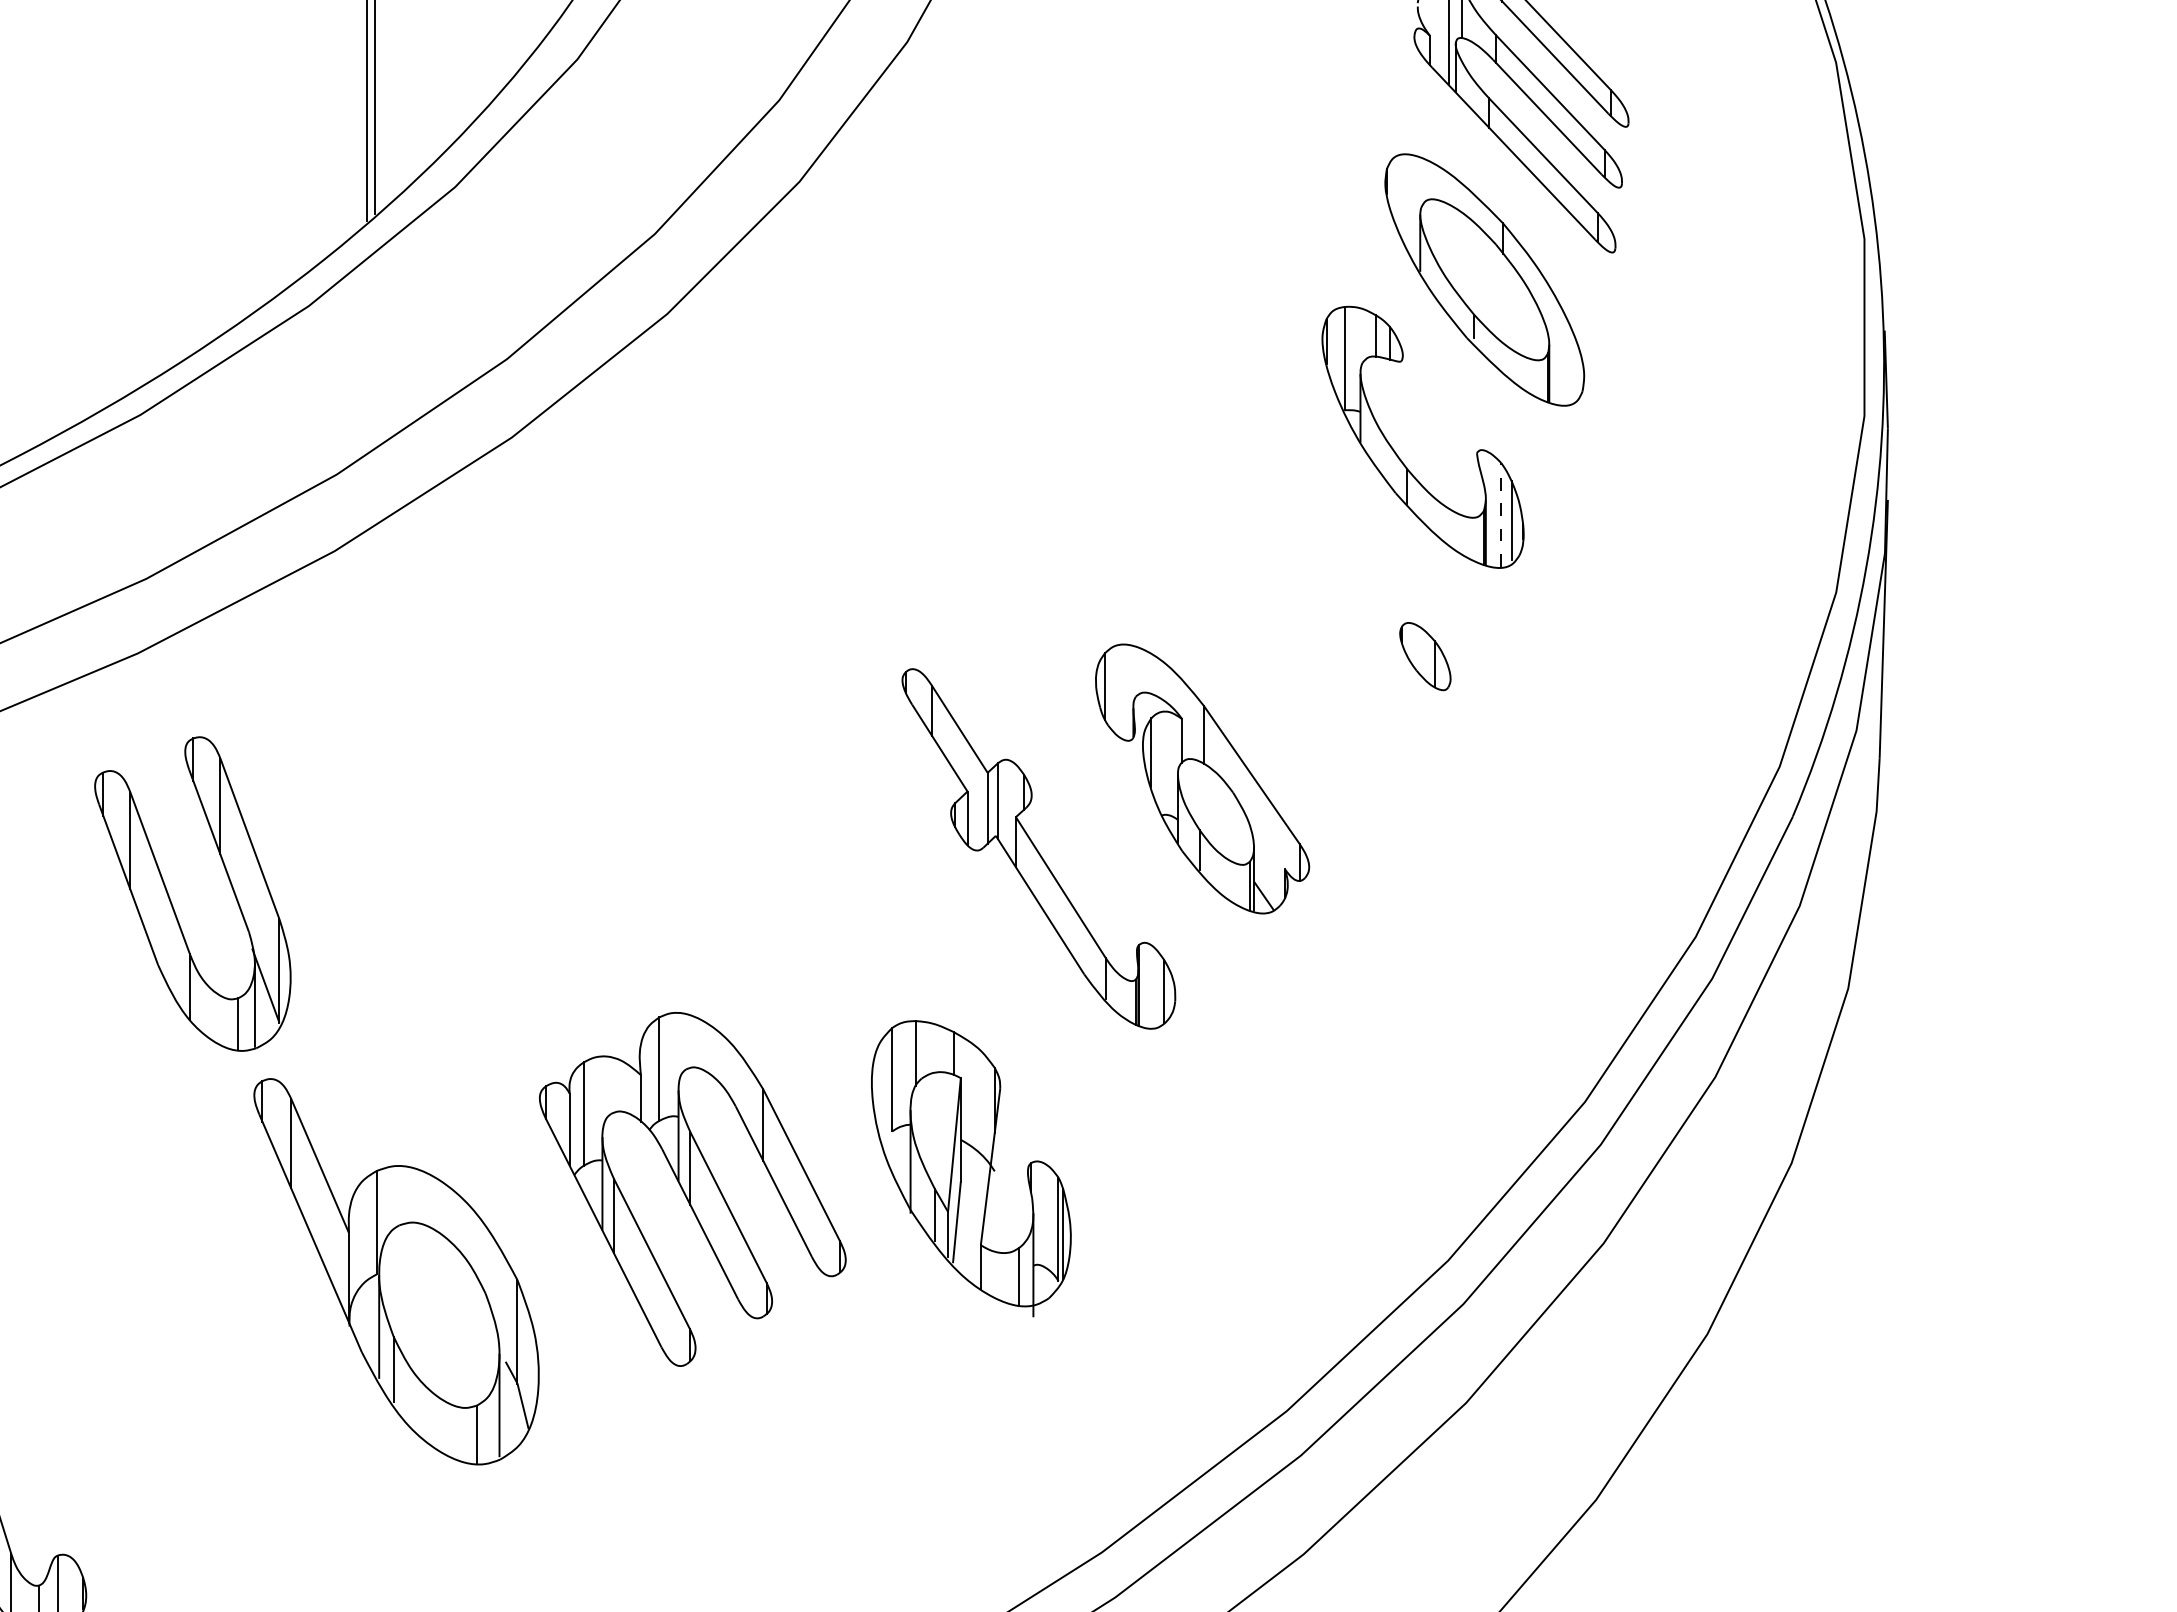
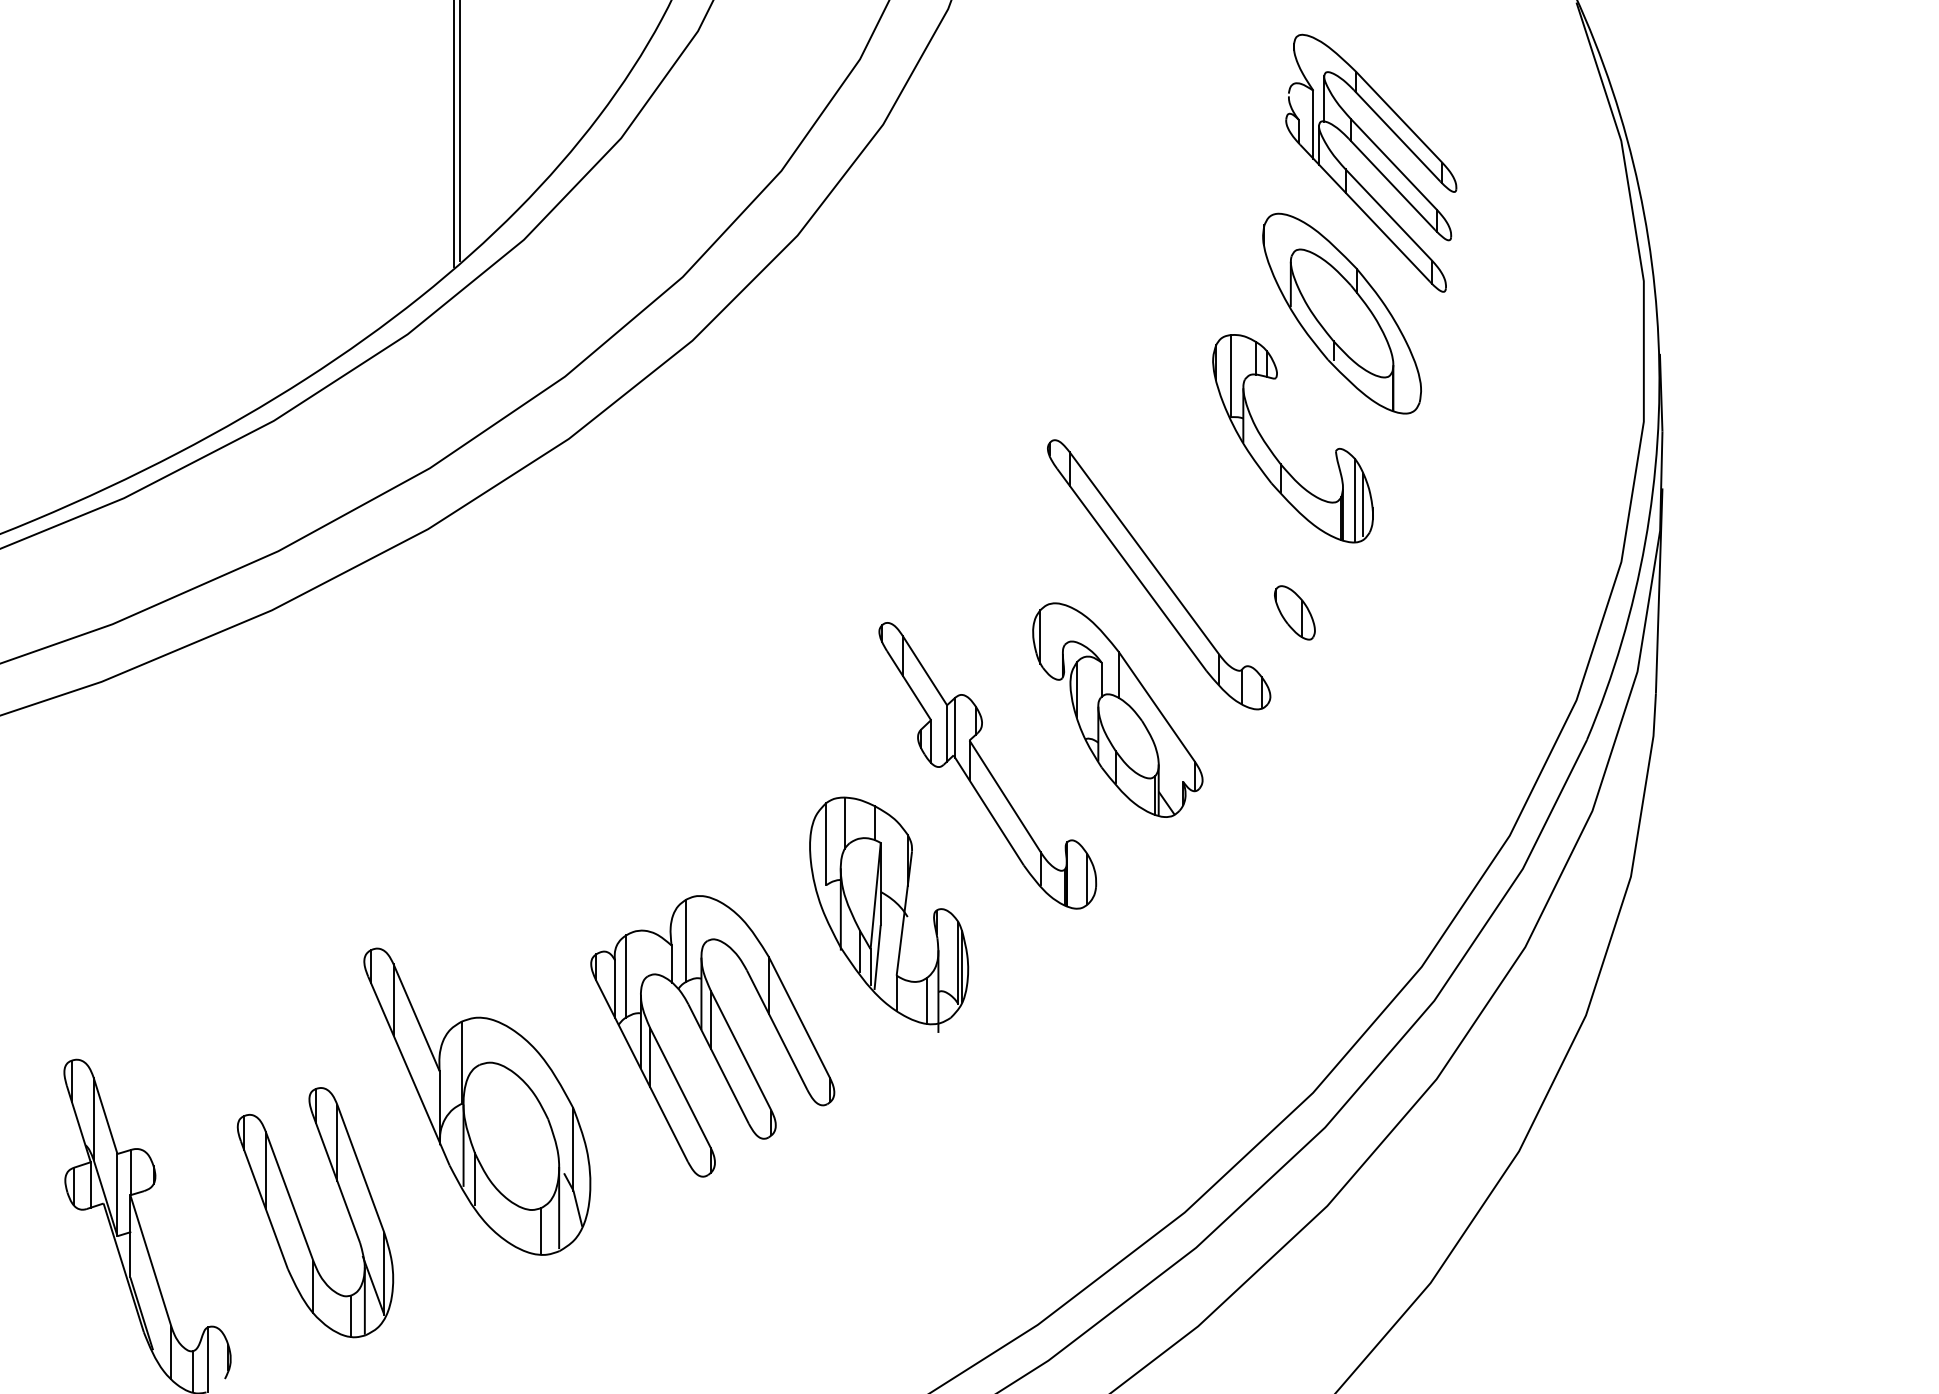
line: (1501, 513) -> (1355, 499), dashed -> solid
part: (1254, 608) -> (1159, 574), added
part: (172, 902) -> (299, 1219), moved
part: (971, 1168) -> (889, 914), moved

